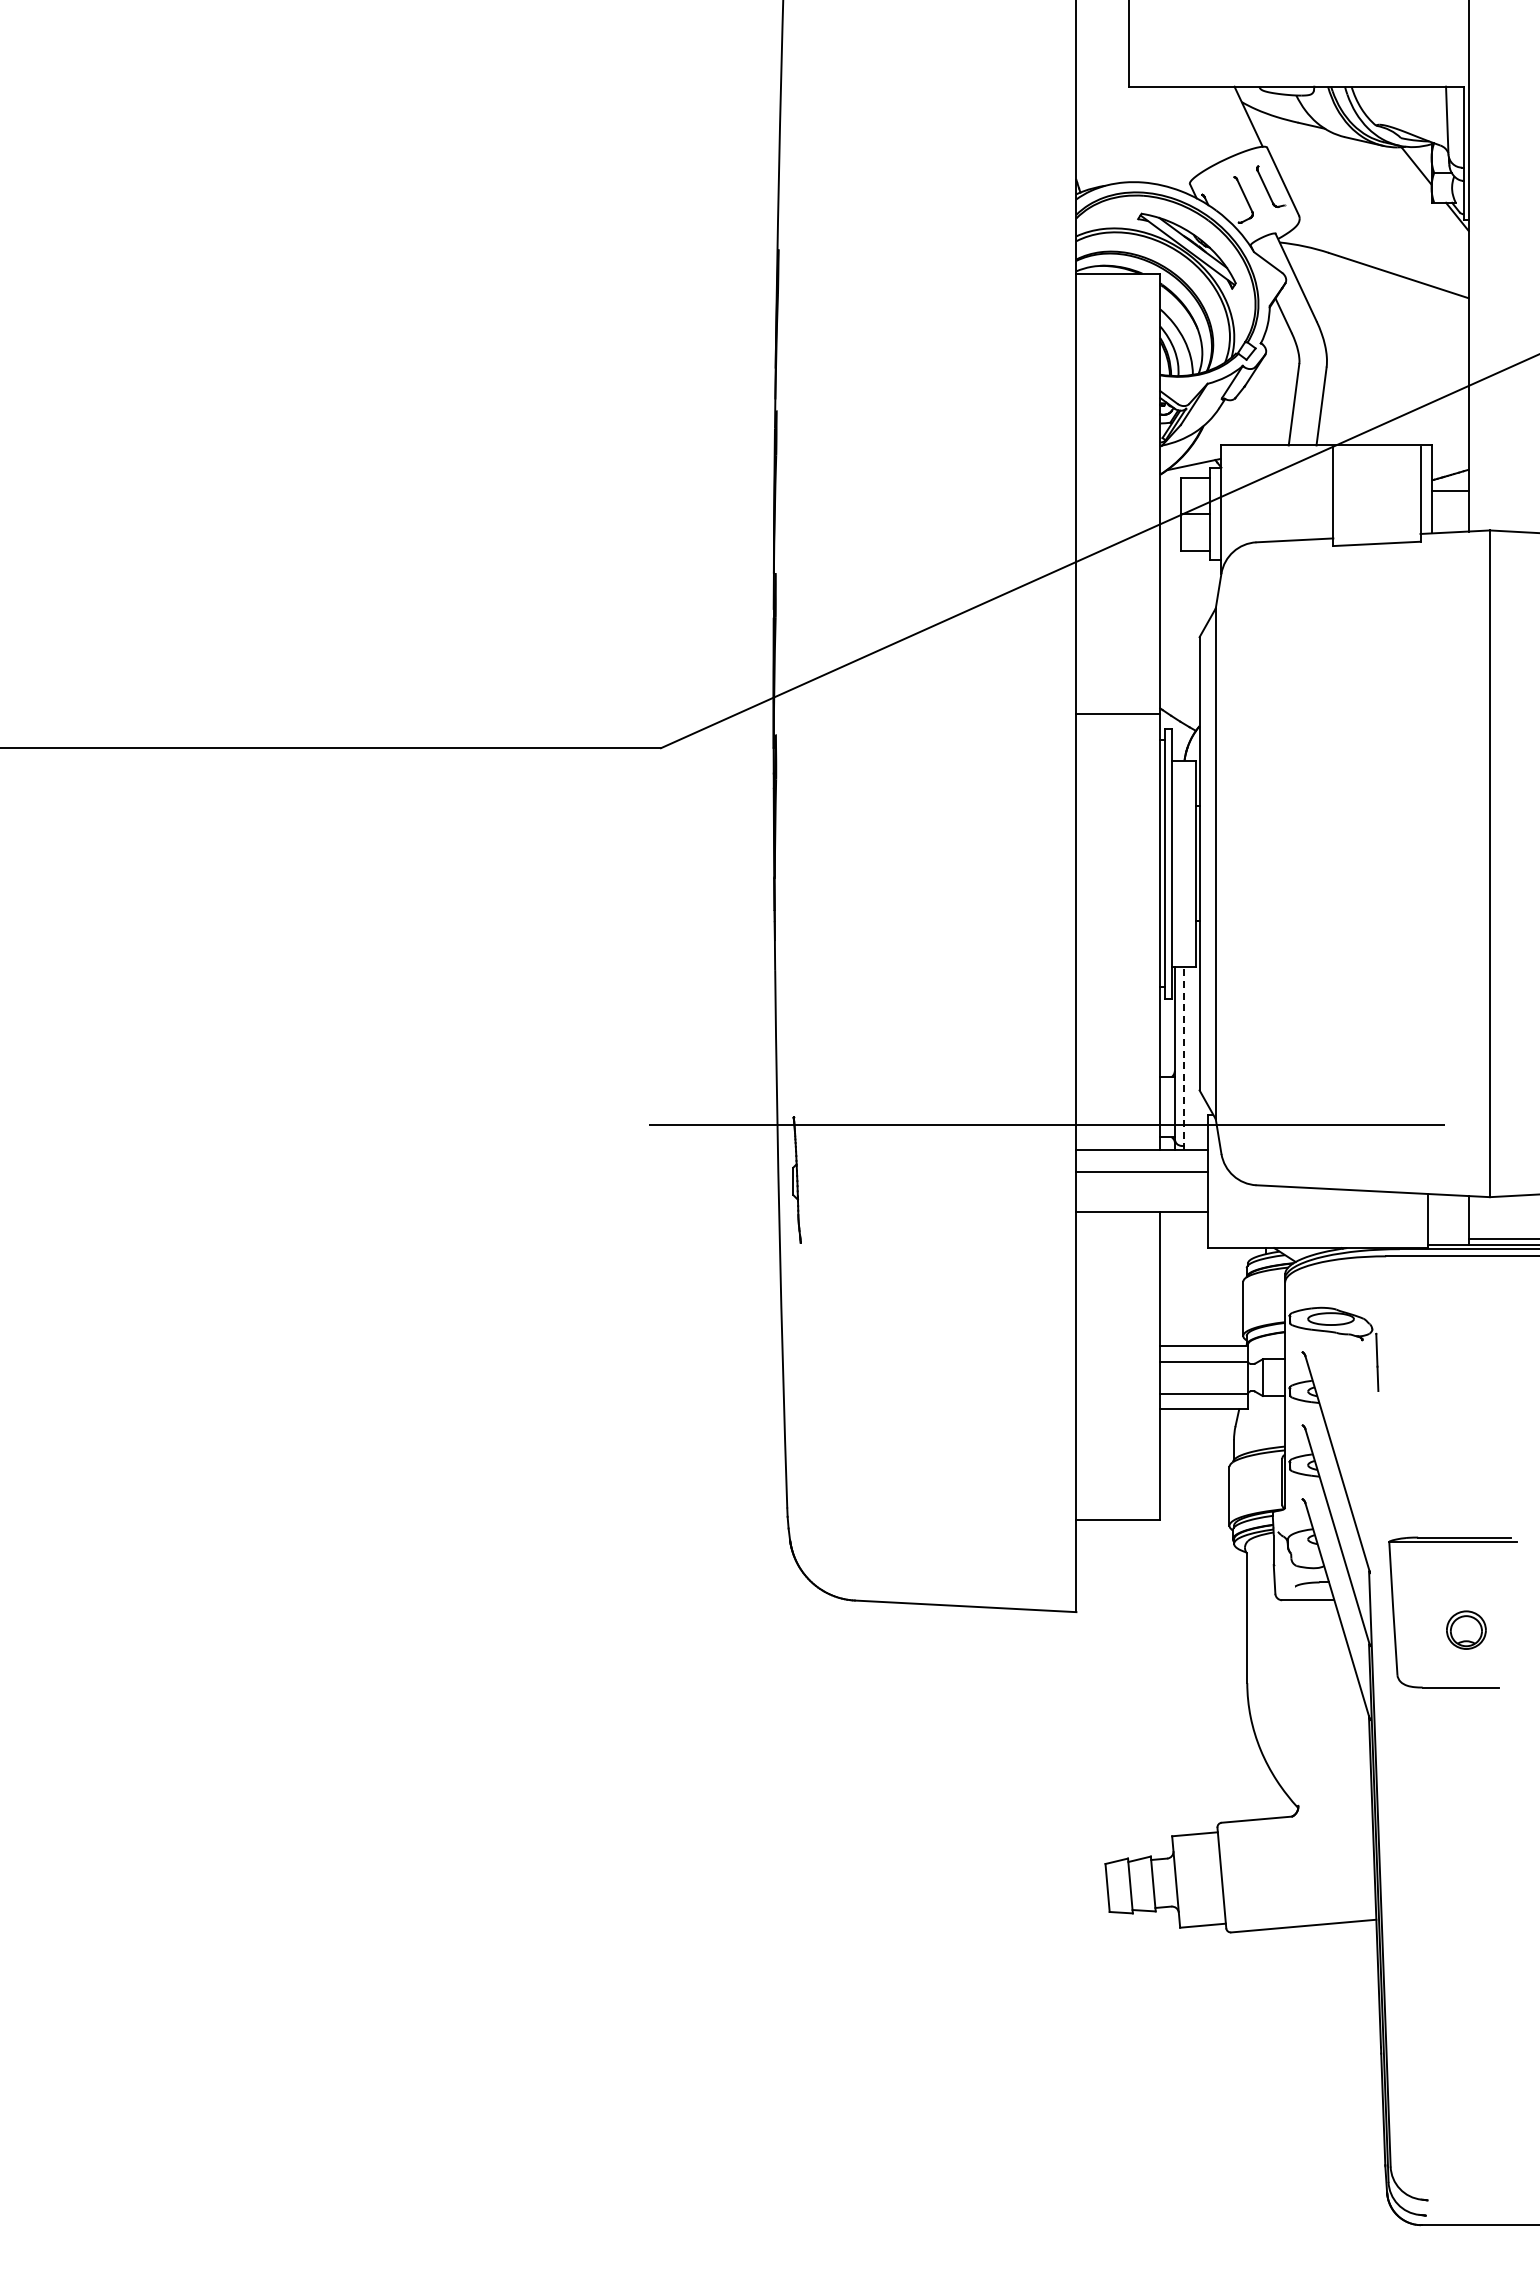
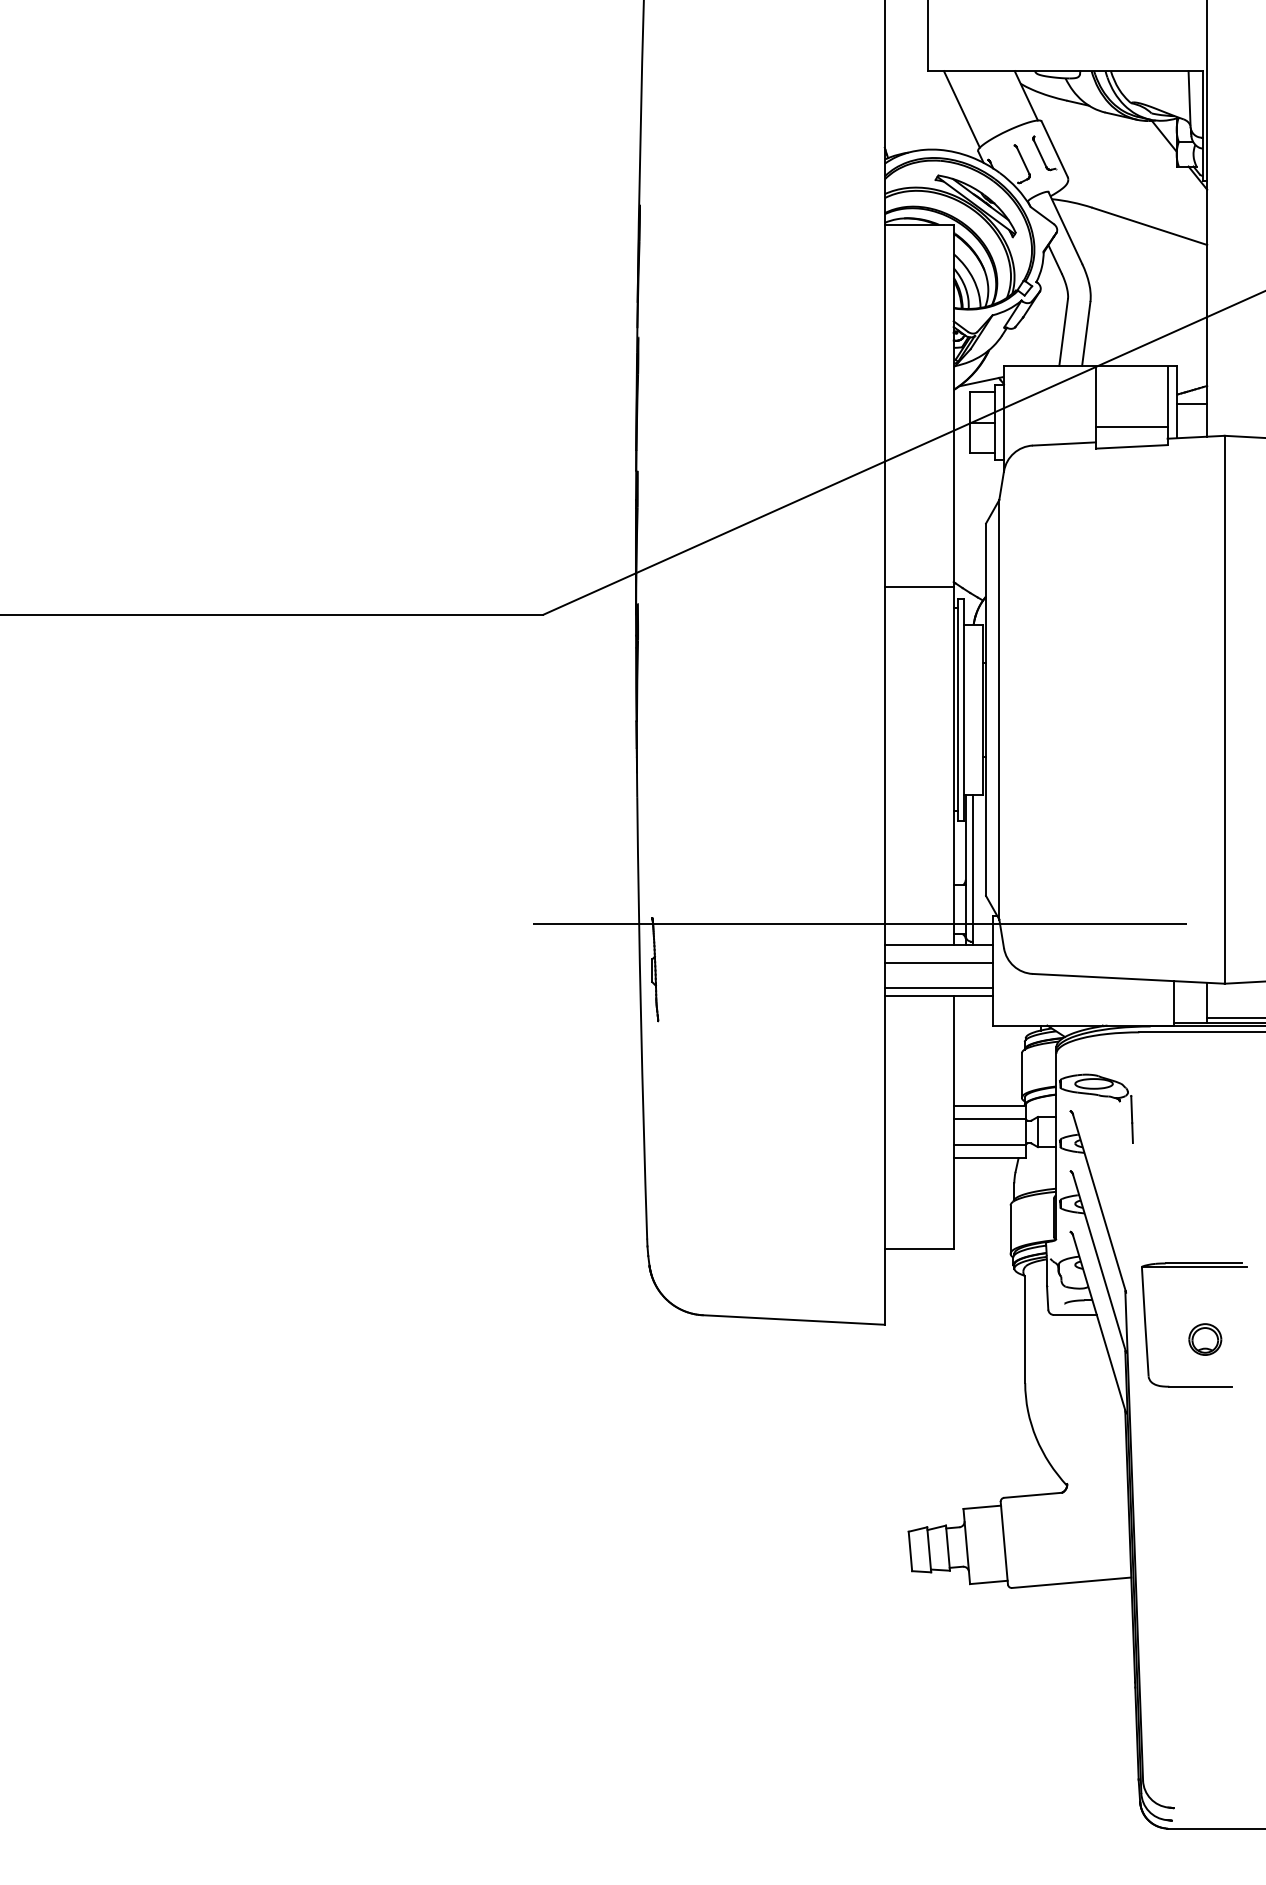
line: (1170, 132) -> (962, 108), added
line: (1376, 519) -> (1131, 426), added
line: (1184, 1058) -> (973, 869), dashed -> solid
line: (1141, 1202) -> (938, 988), added

